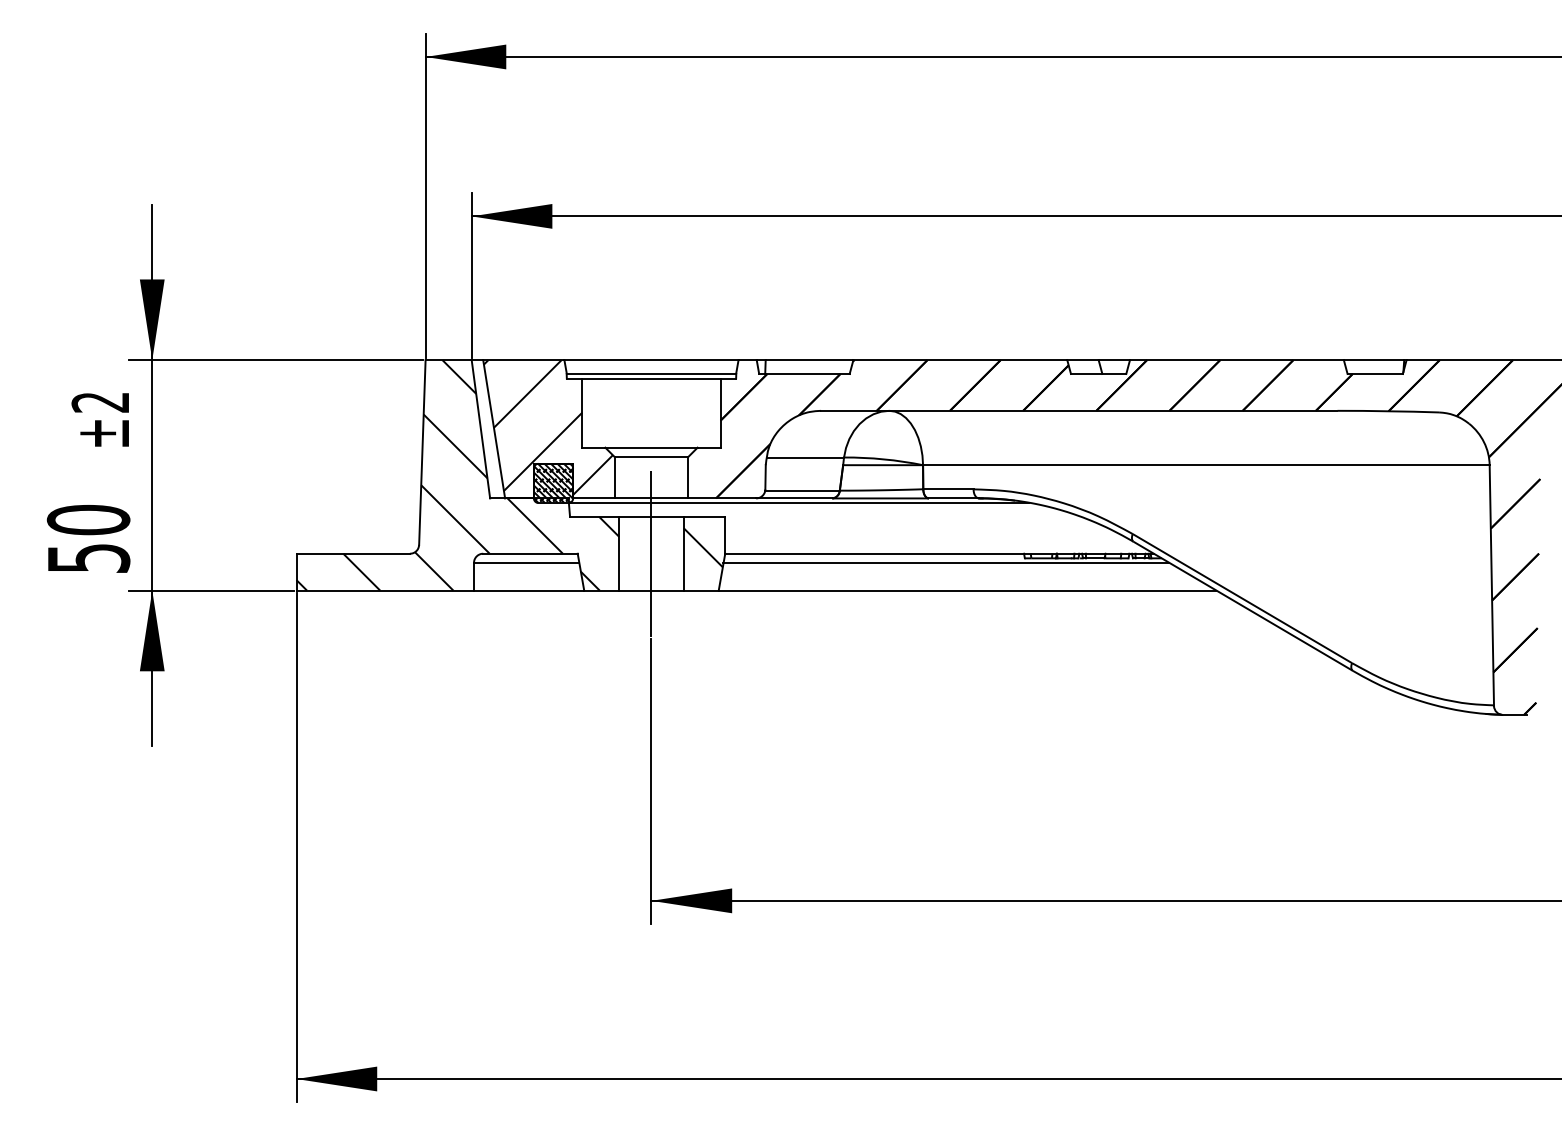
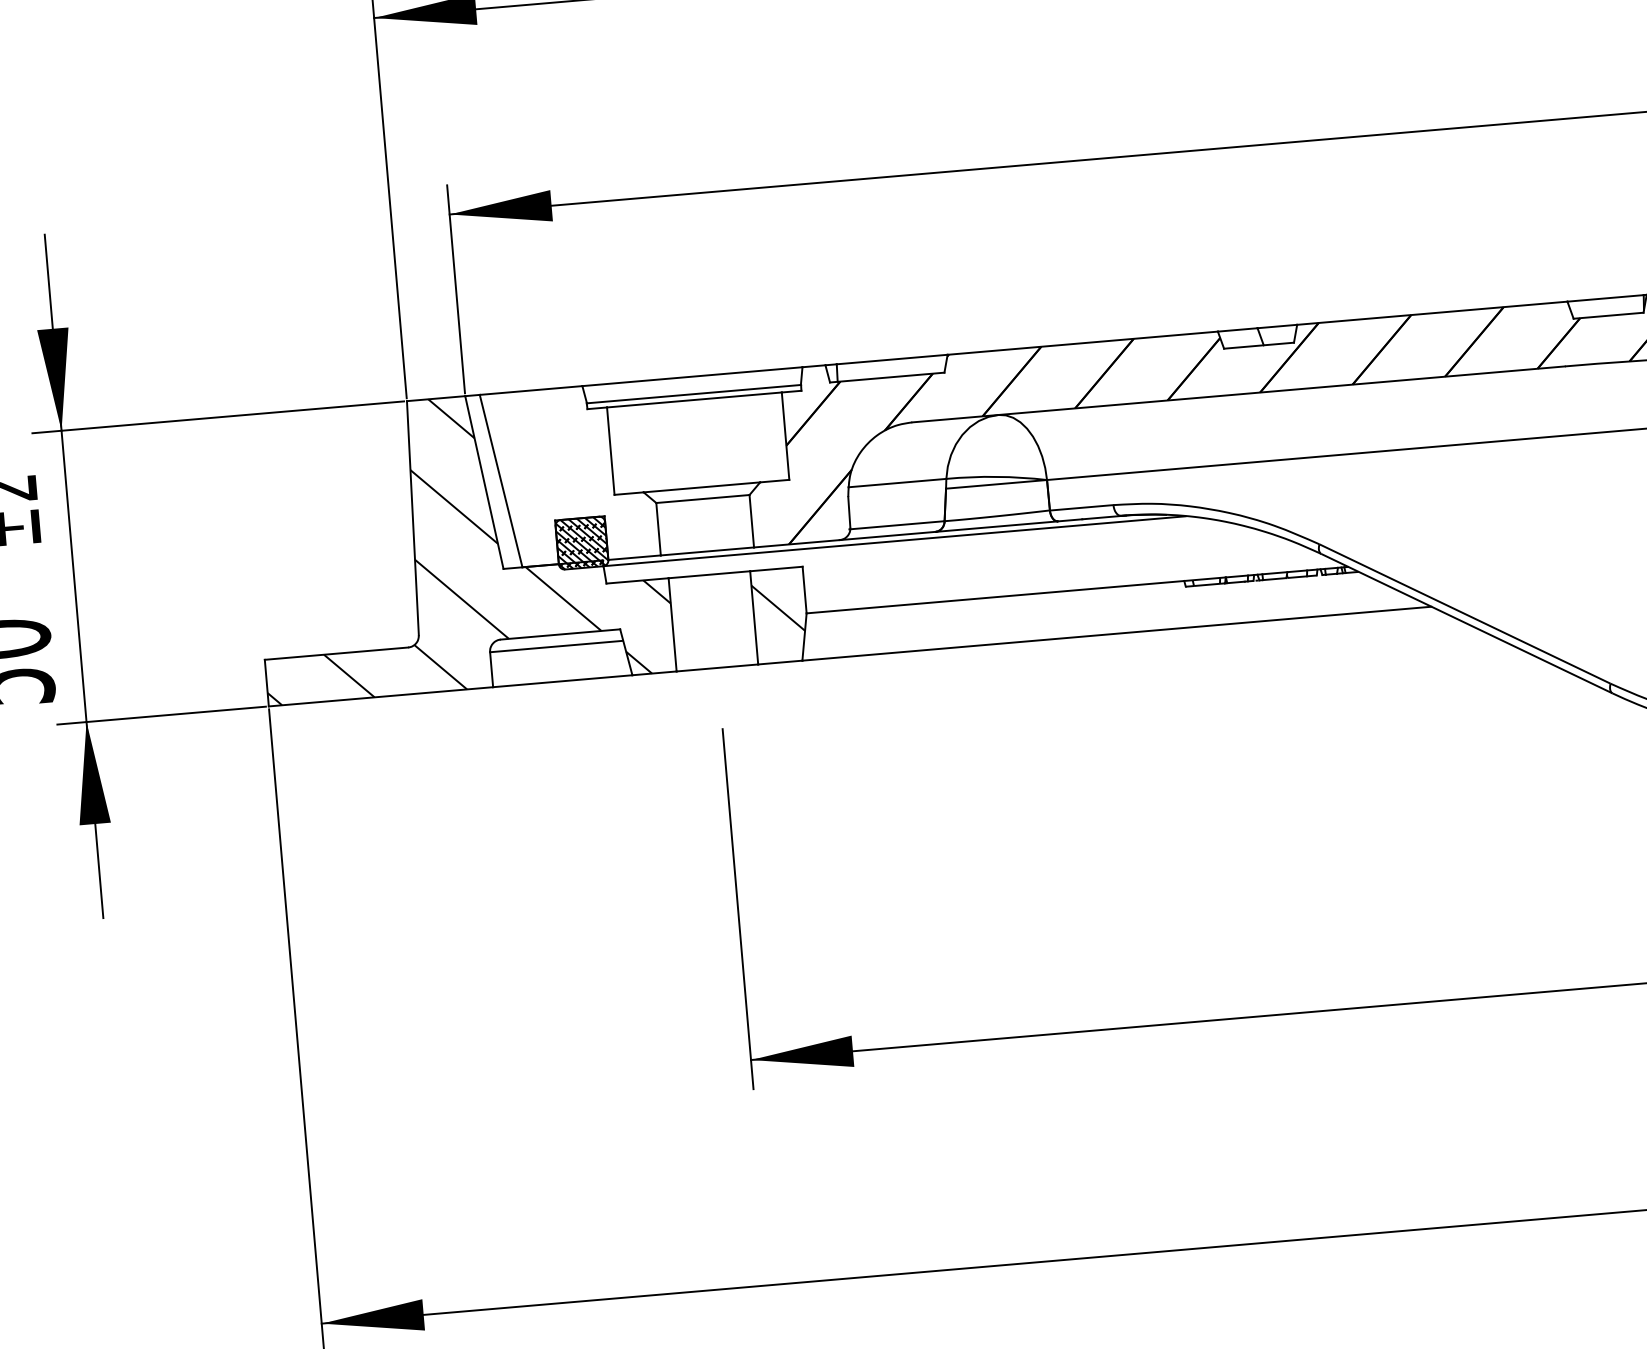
hatch: (547, 427) -> (568, 473), removed
line: (651, 553) -> (713, 621), removed
line: (946, 562) -> (1087, 600), removed

